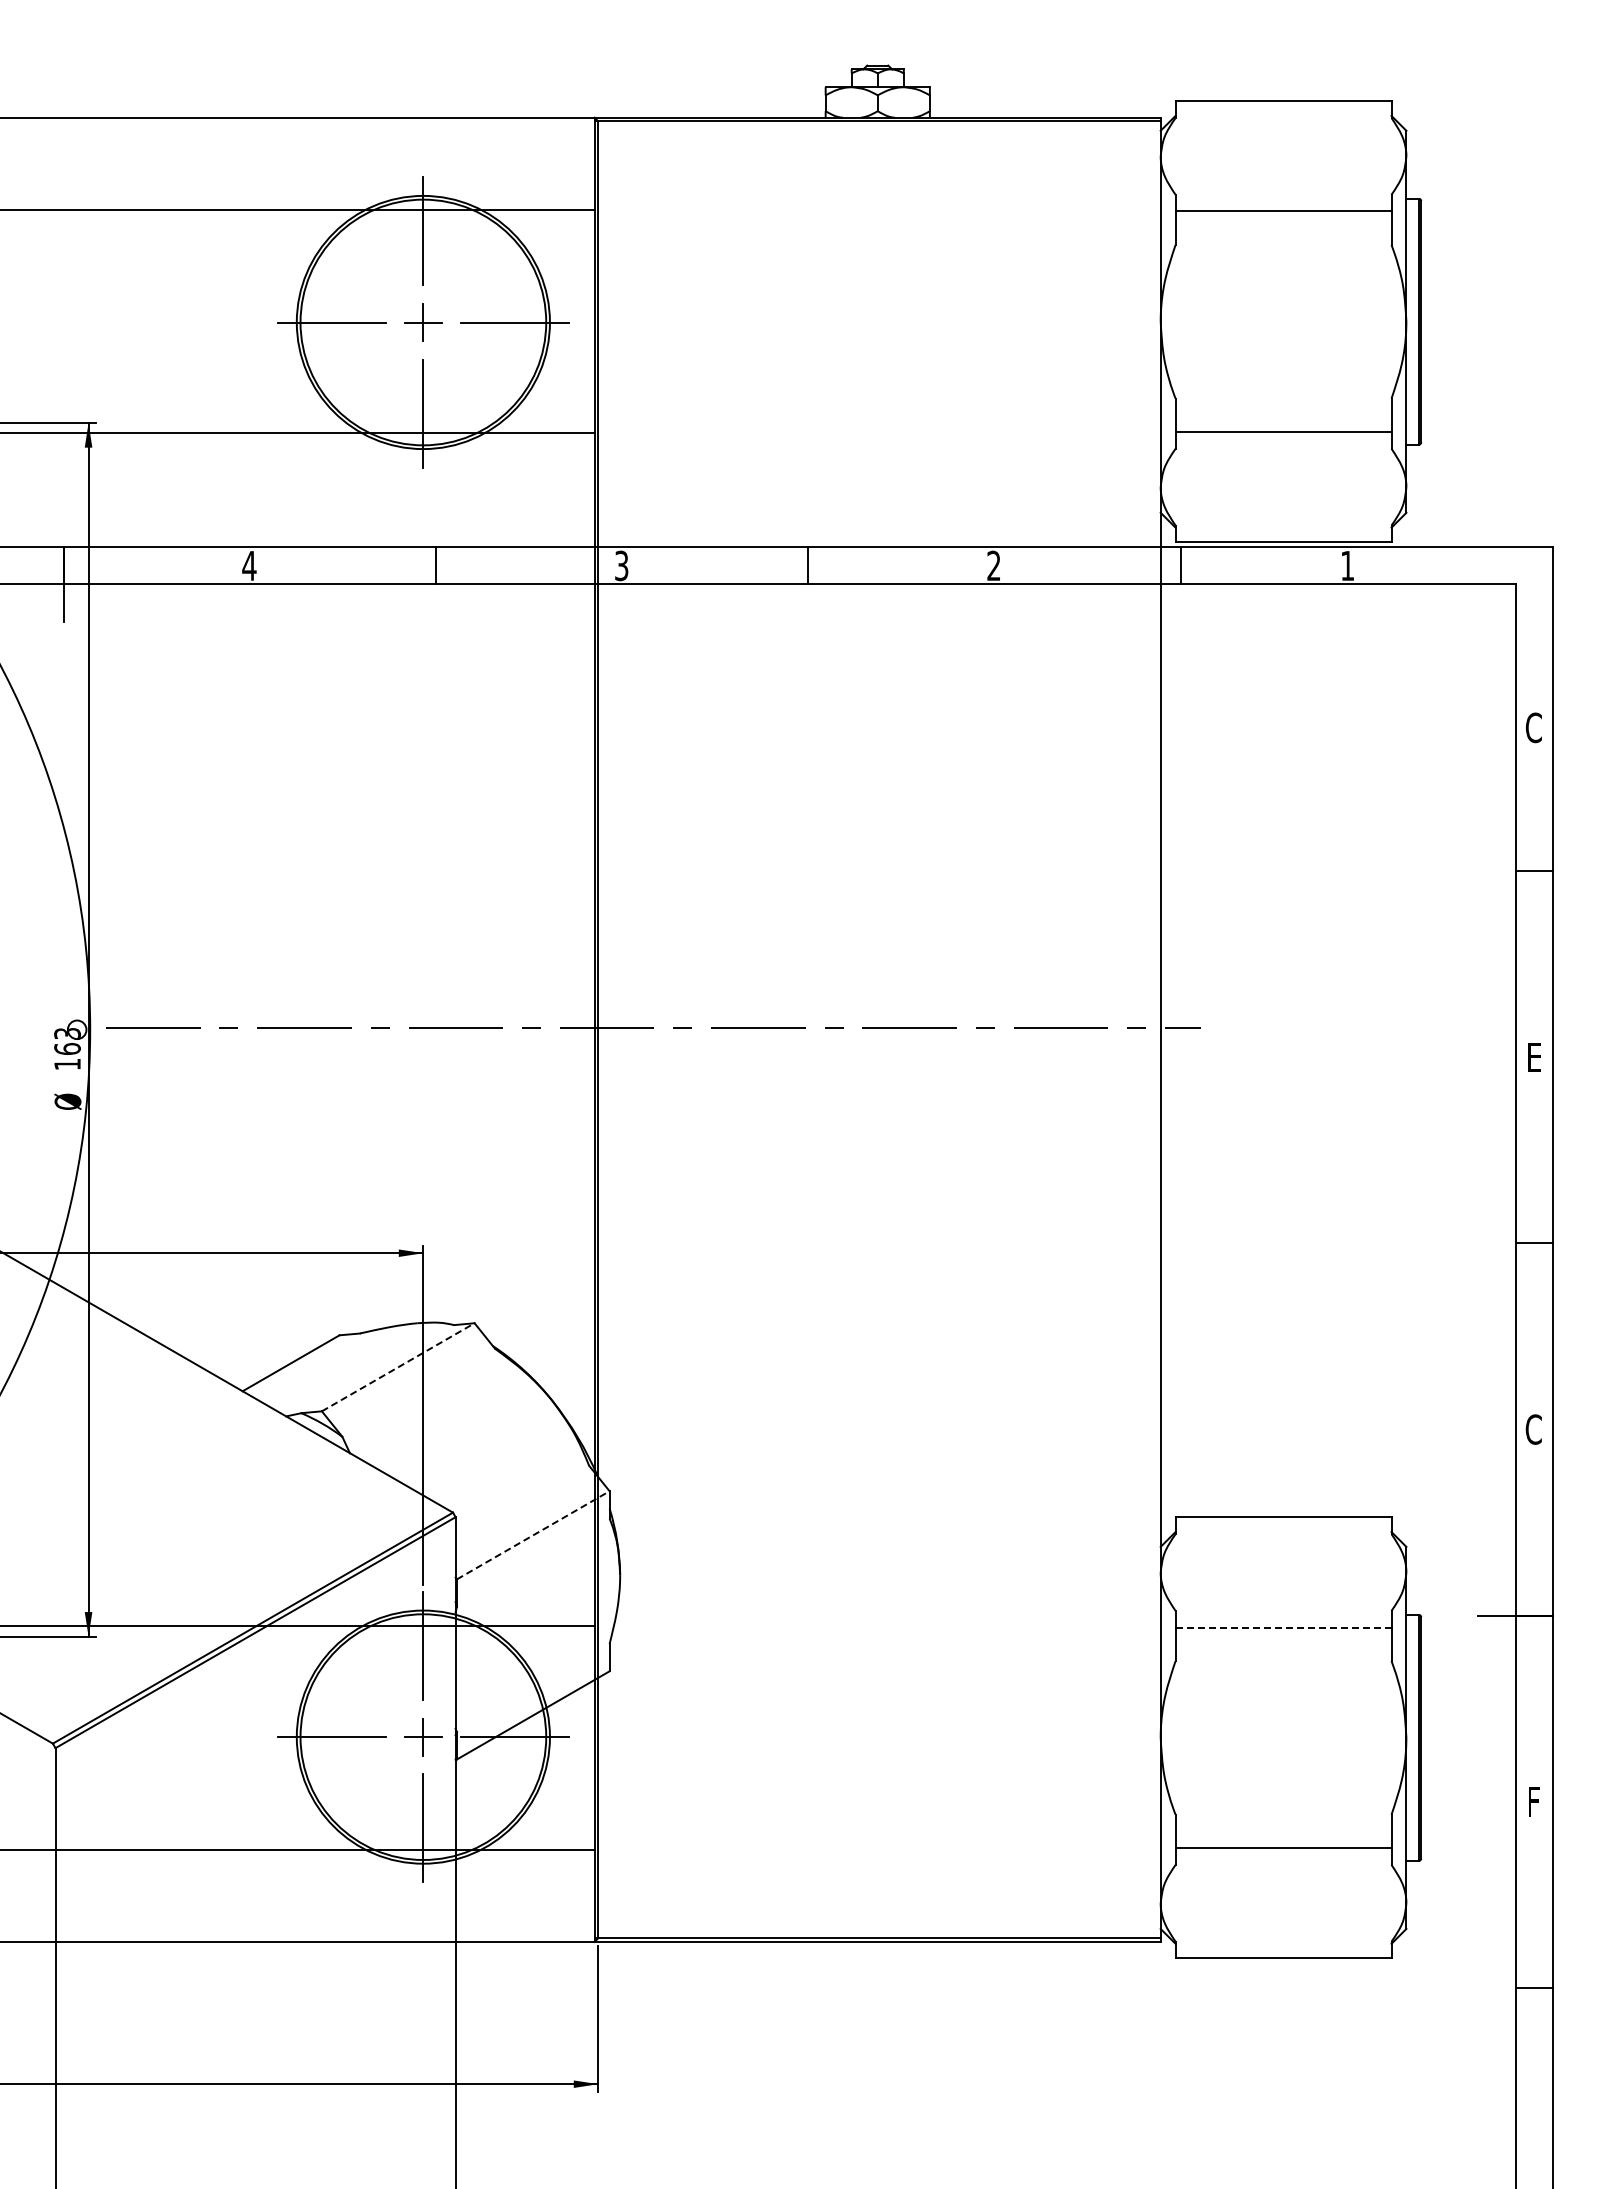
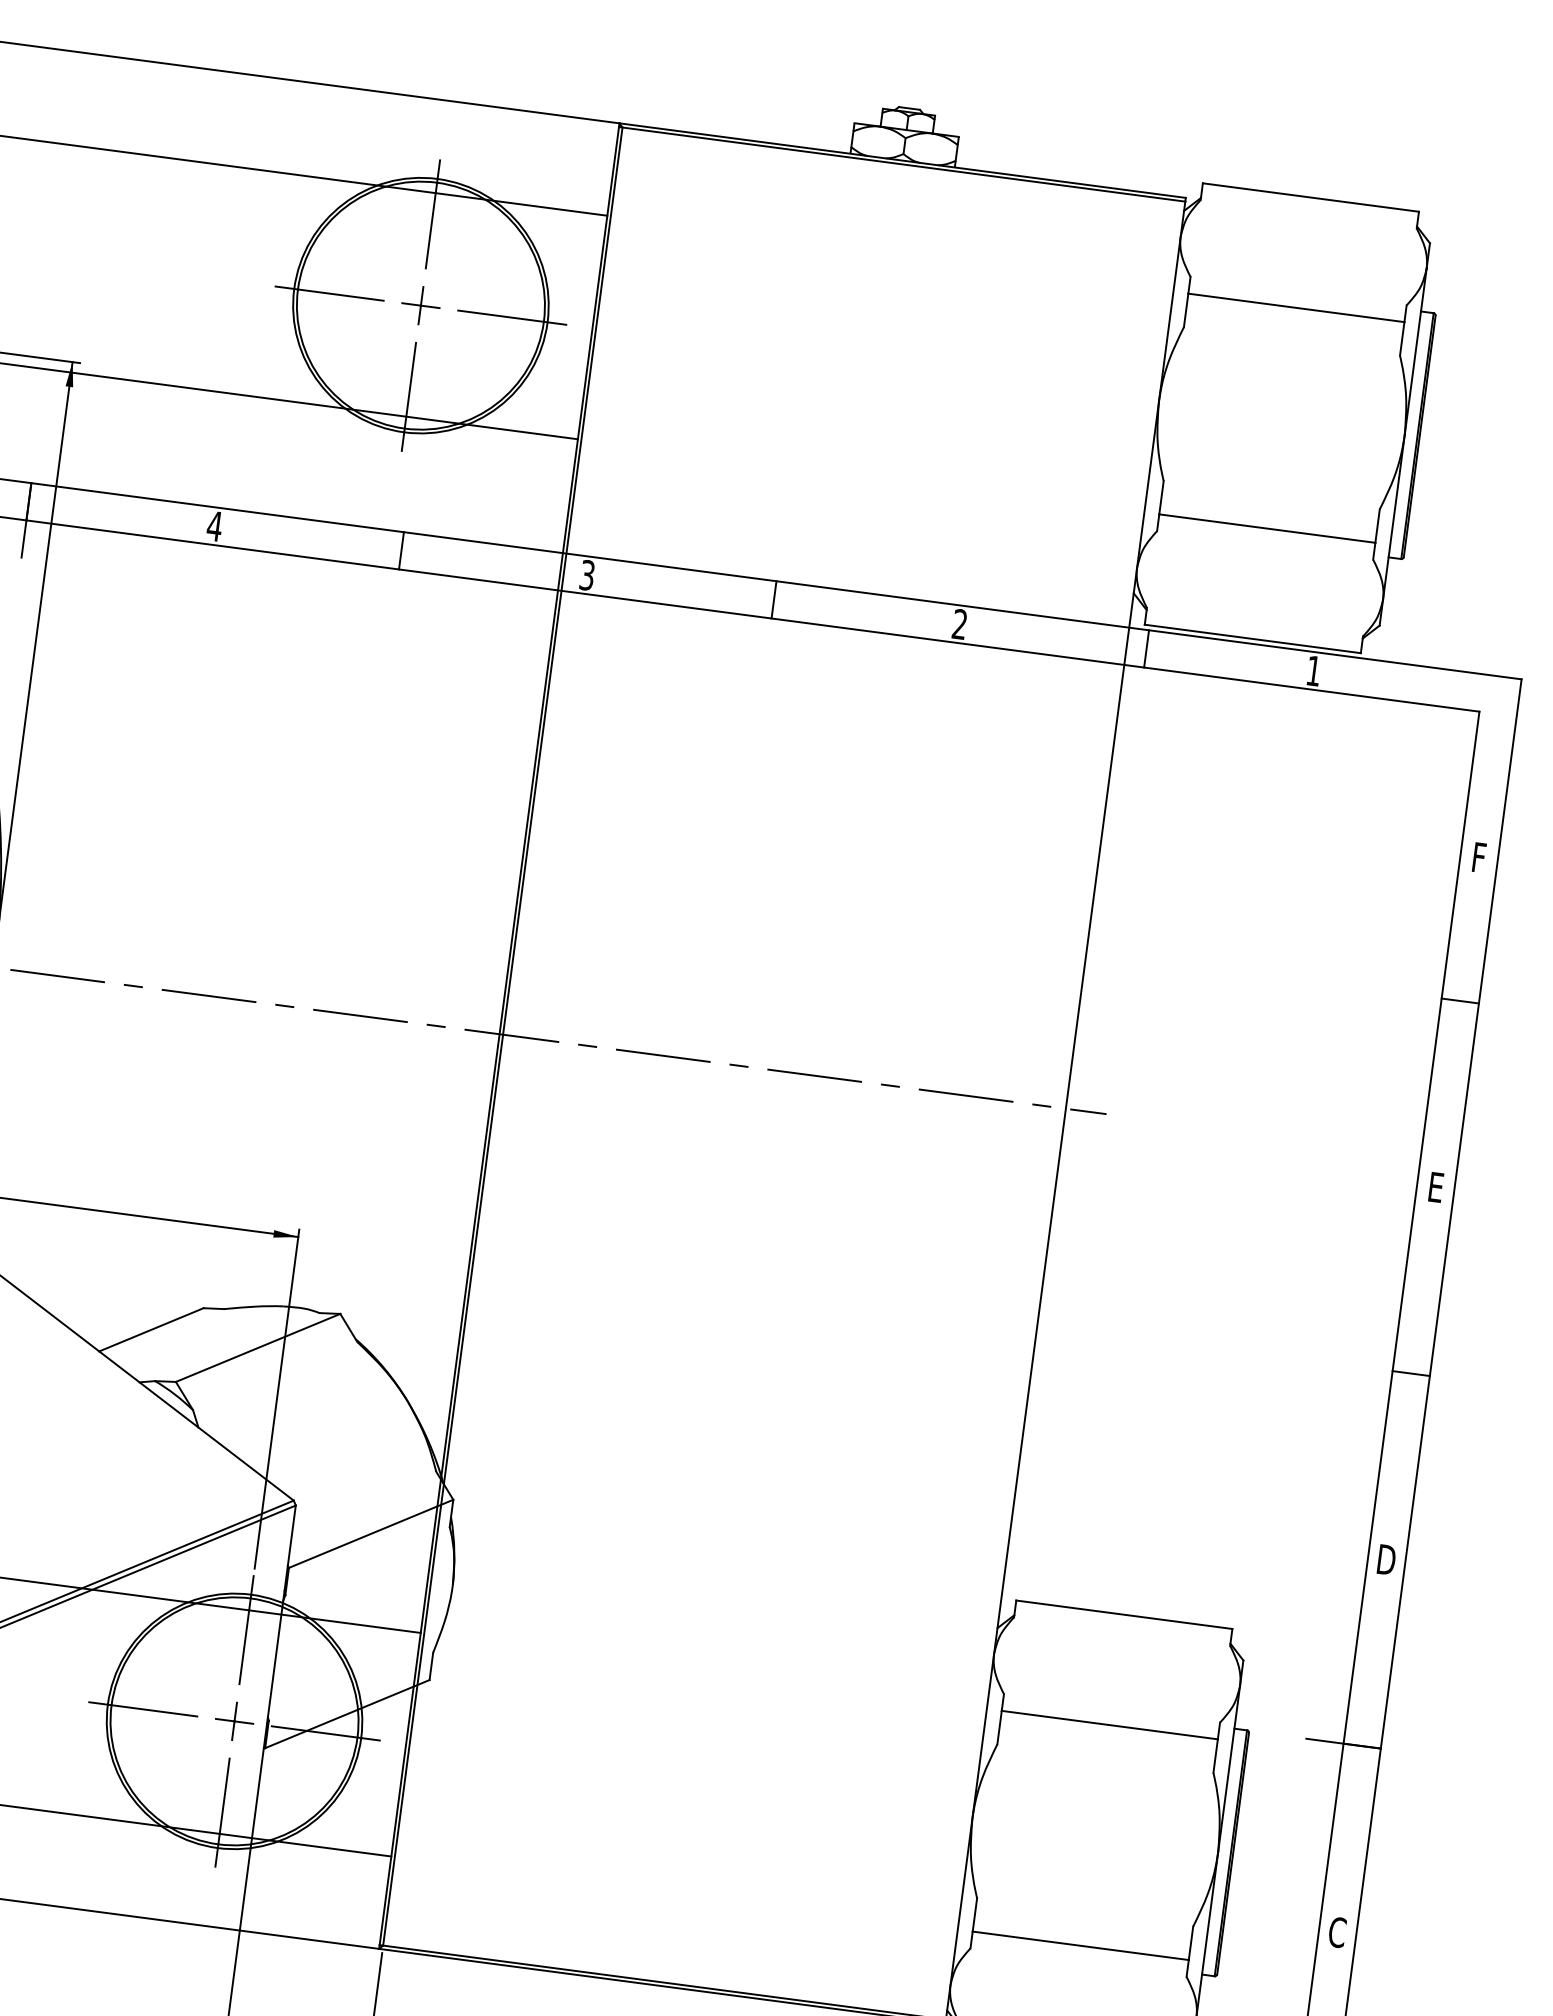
text: (1533, 727) -> (1478, 857), C -> F
line: (398, 1367) -> (258, 1348), dashed -> solid
text: (1533, 1429) -> (1386, 1559), C -> D
line: (533, 1535) -> (371, 1534), dashed -> solid
line: (1283, 1627) -> (1109, 1724), dashed -> solid
text: (1533, 1801) -> (1337, 1932), F -> C

